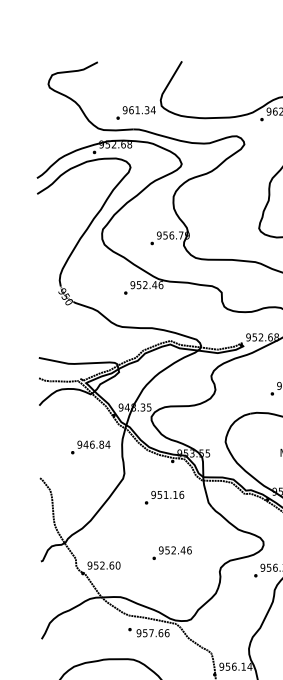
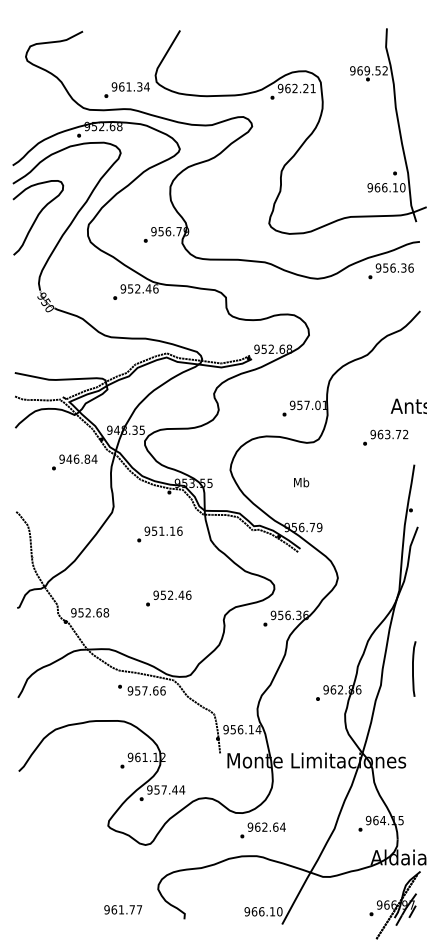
curve: (59, 222) -> (38, 216), added
text: (90, 447) -> (74, 462), moved
text: (118, 565) -> (106, 612), 952.60 -> 952.68

